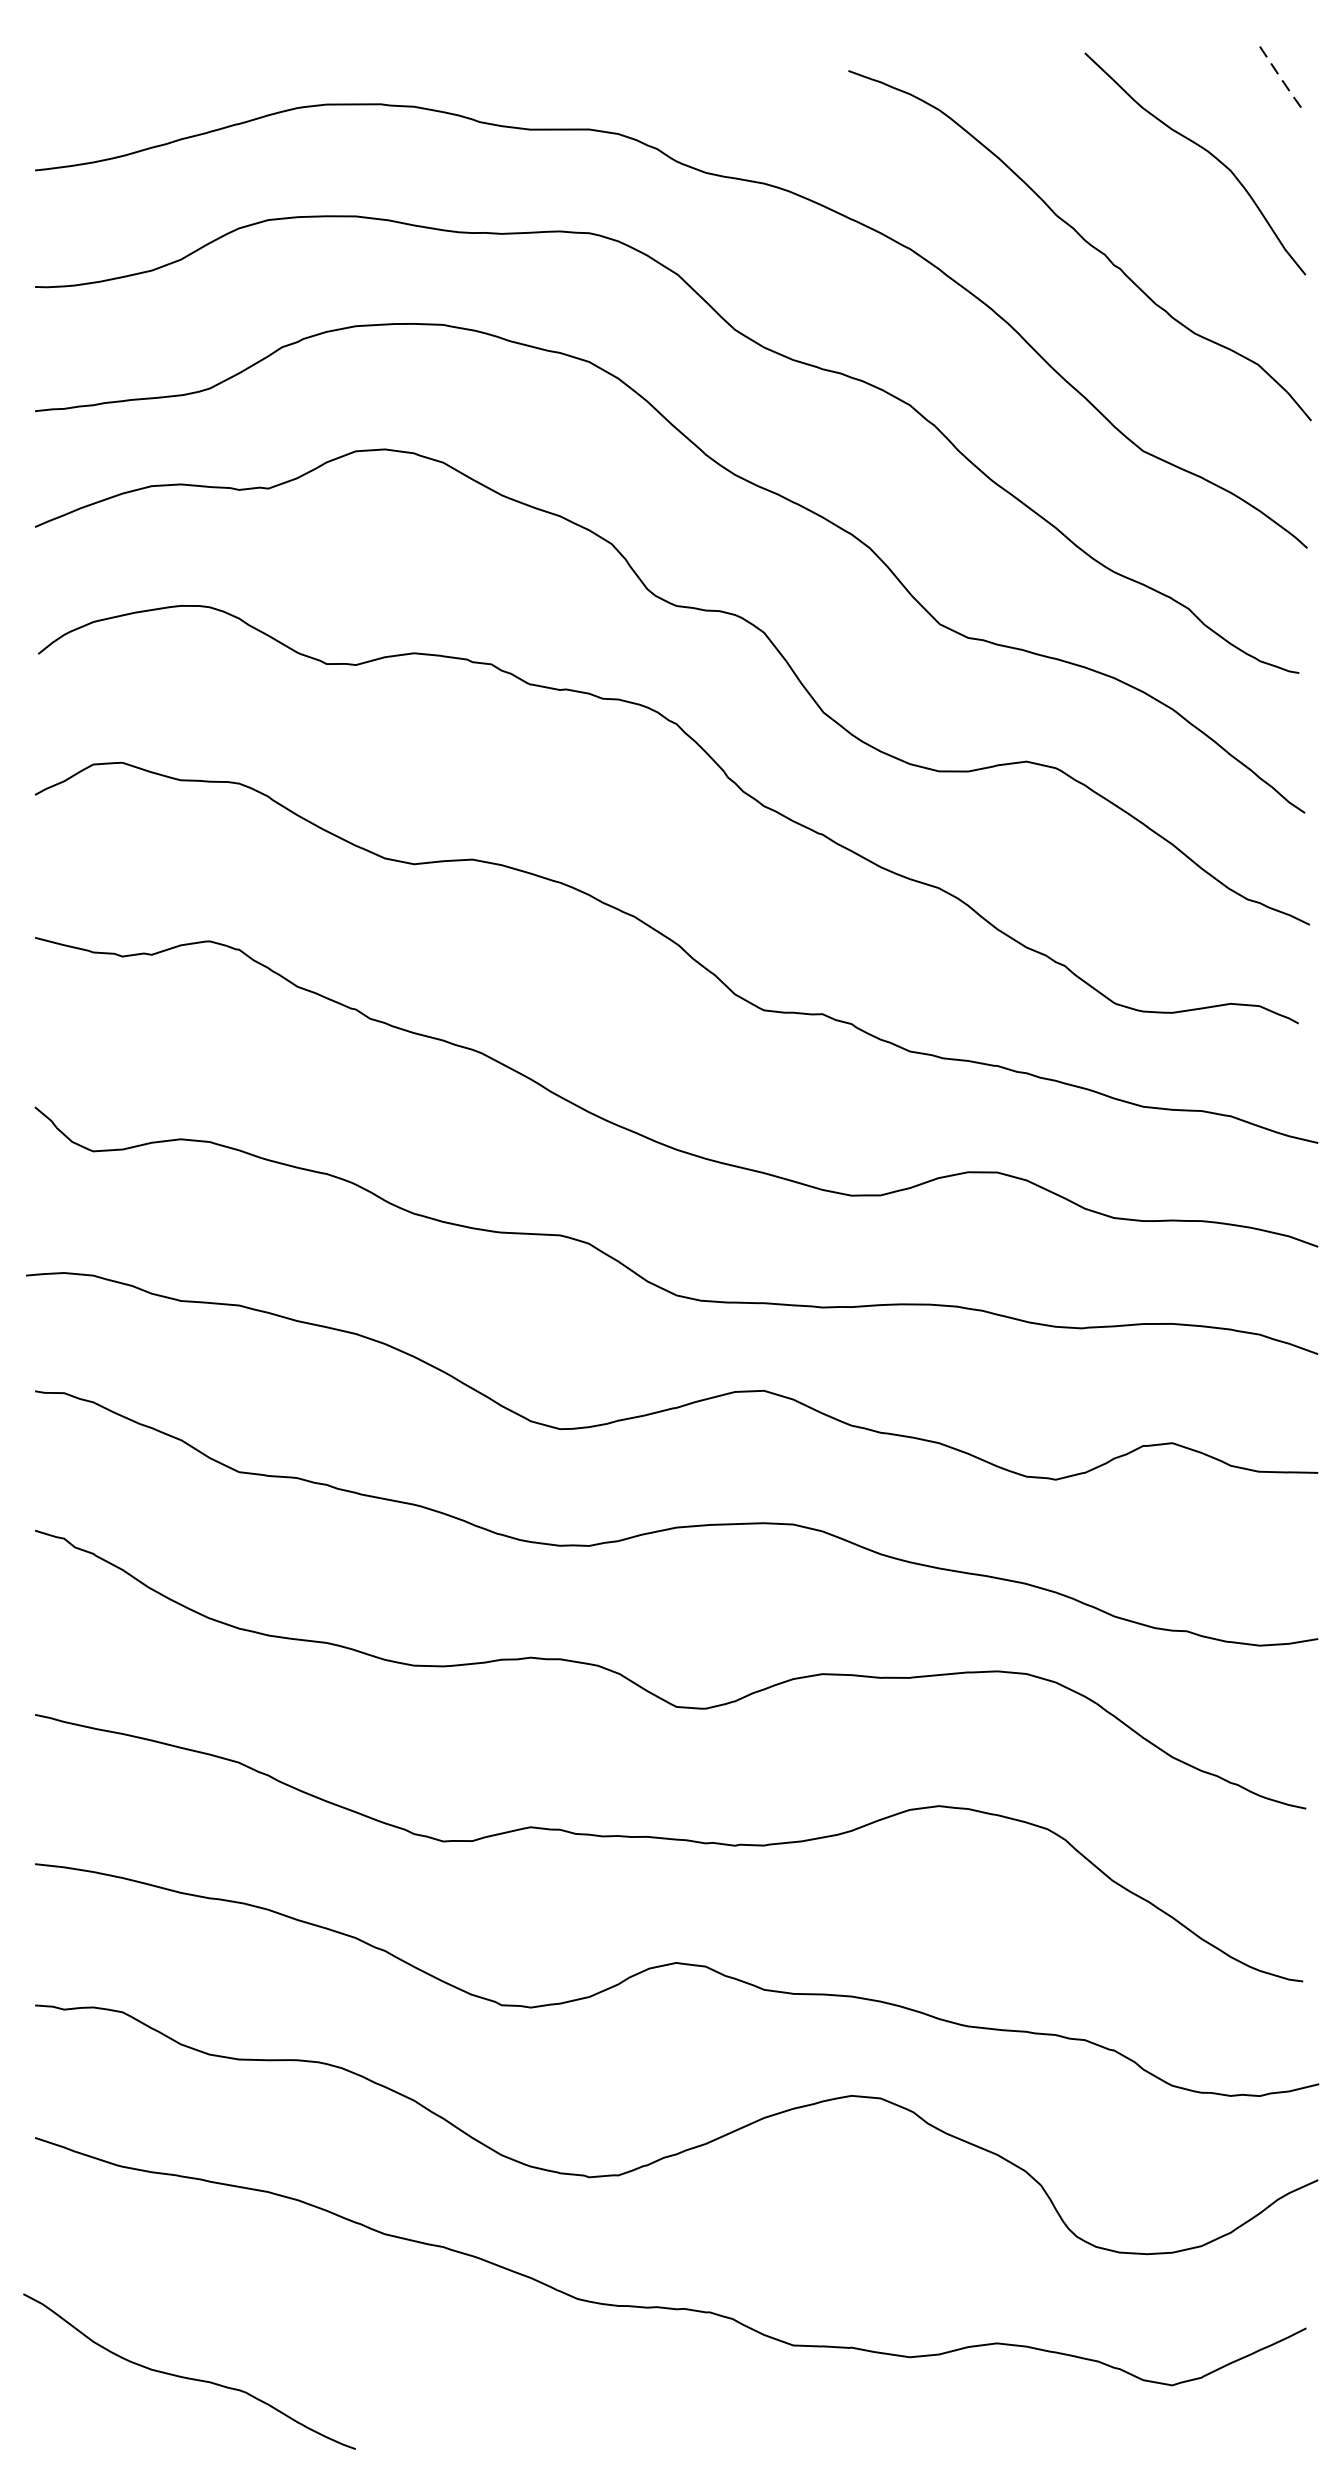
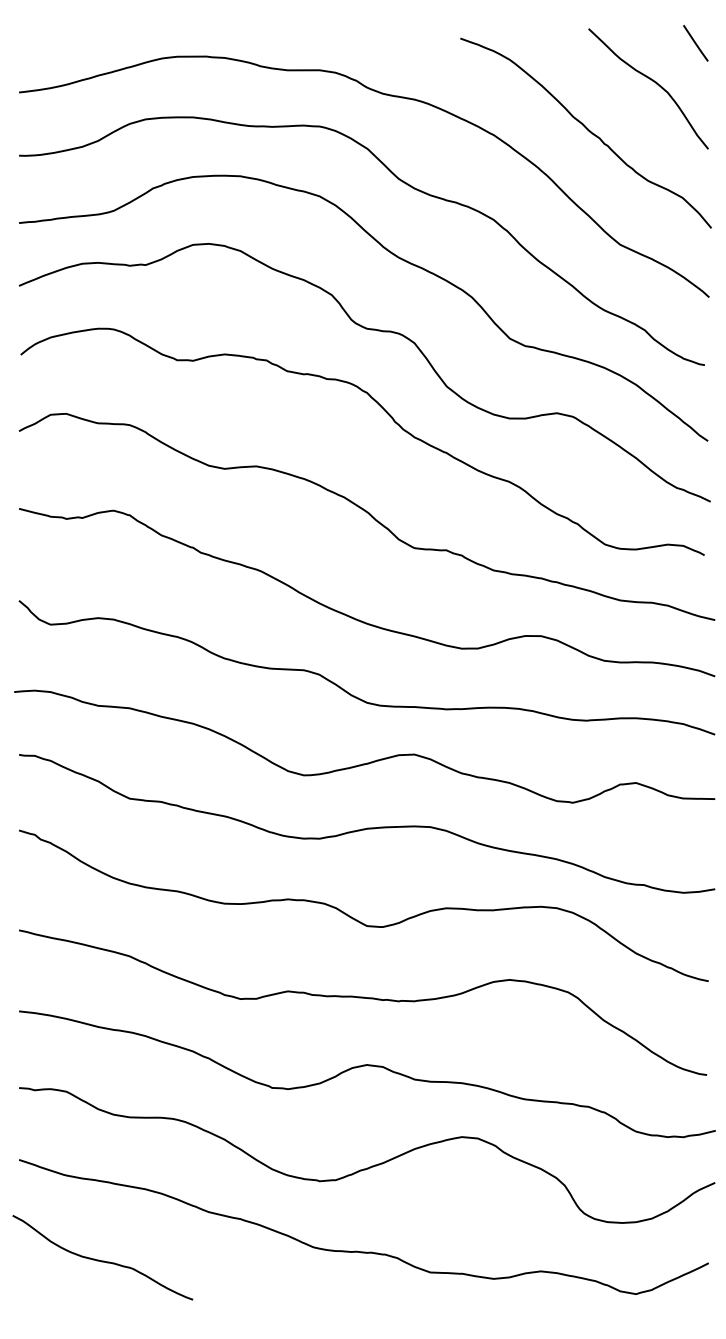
line: (1283, 81) -> (696, 44), dashed -> solid
curve: (188, 2376) -> (102, 1260), moved

